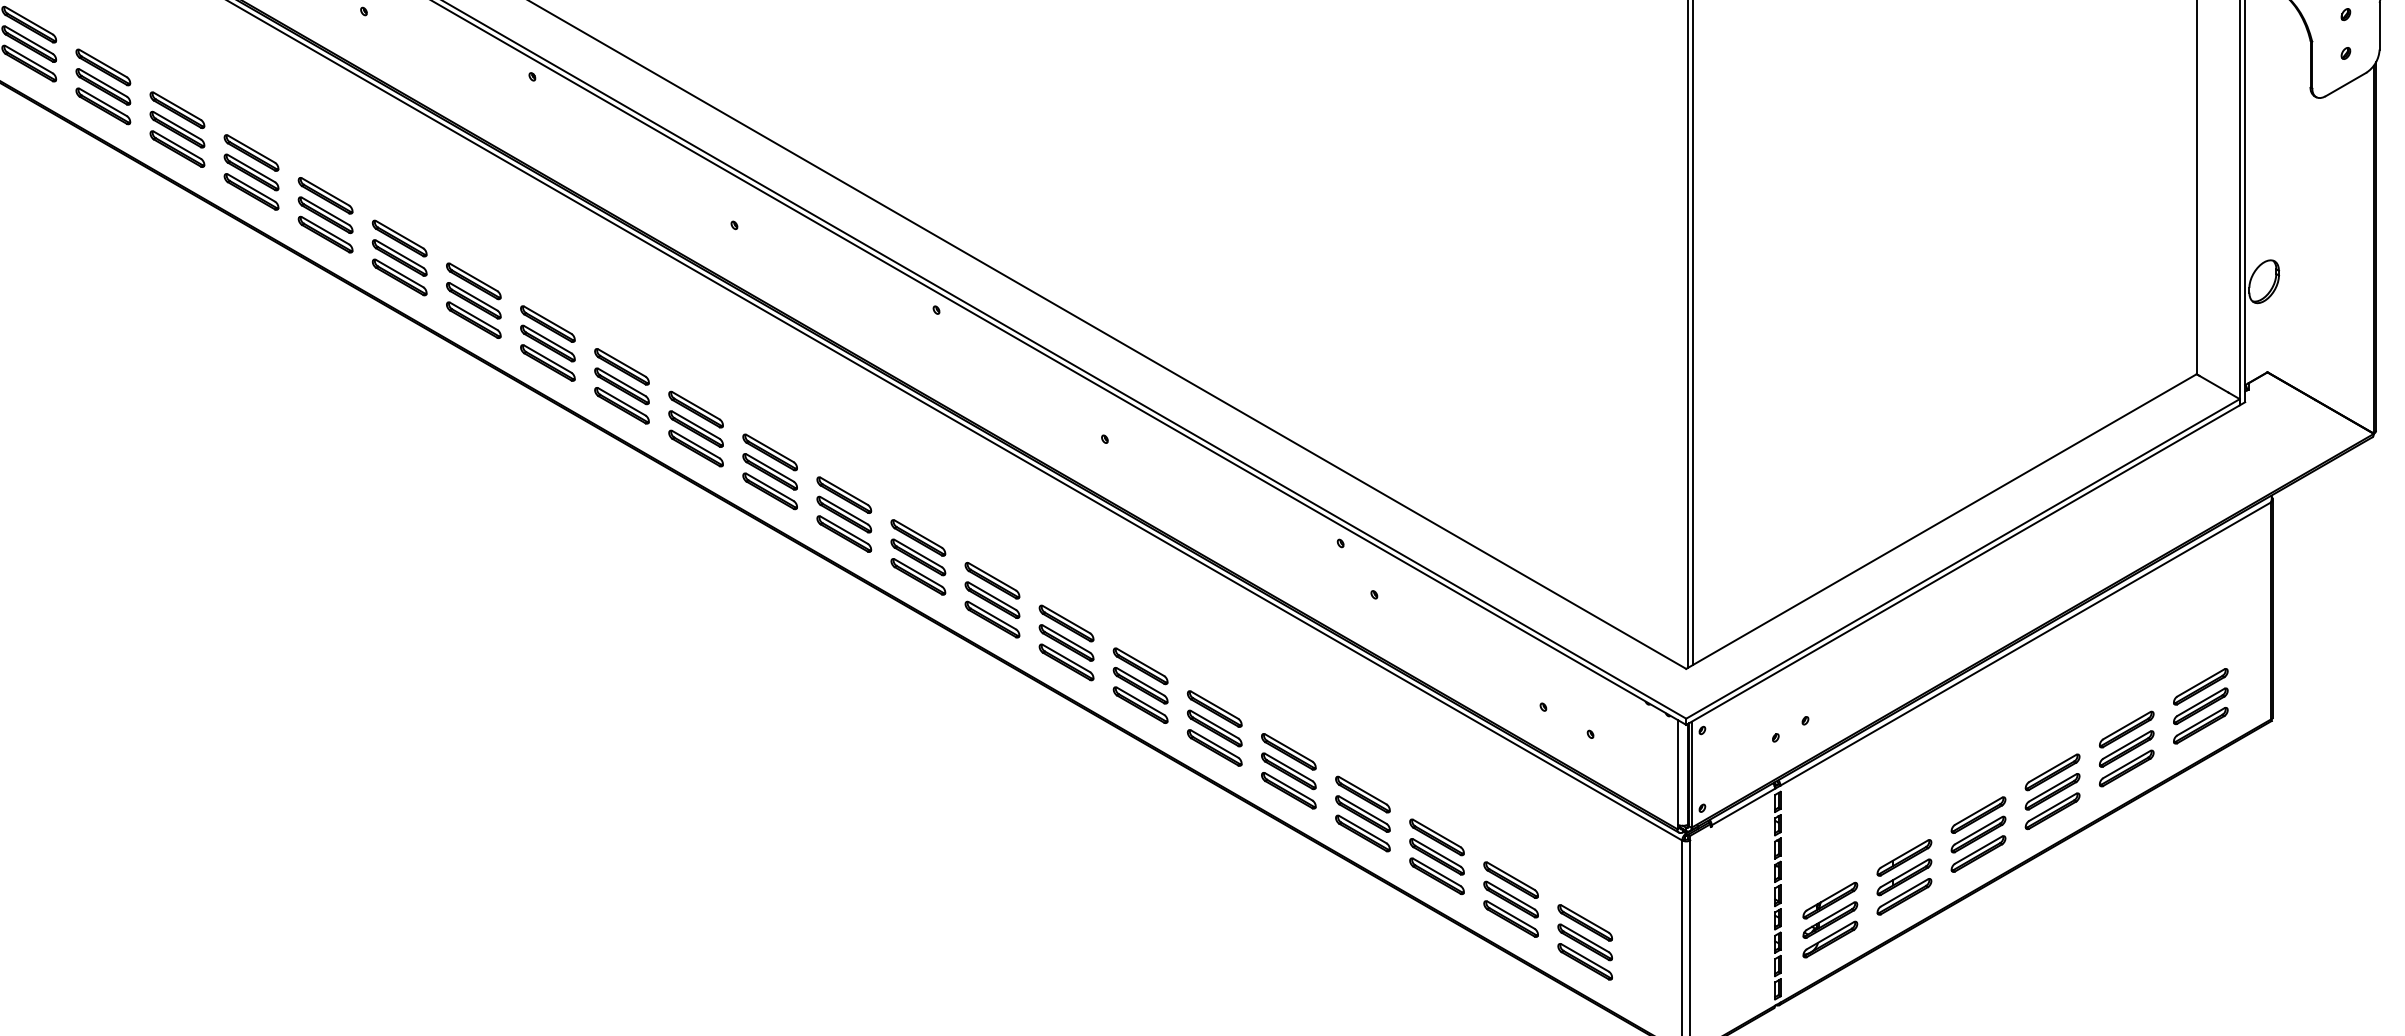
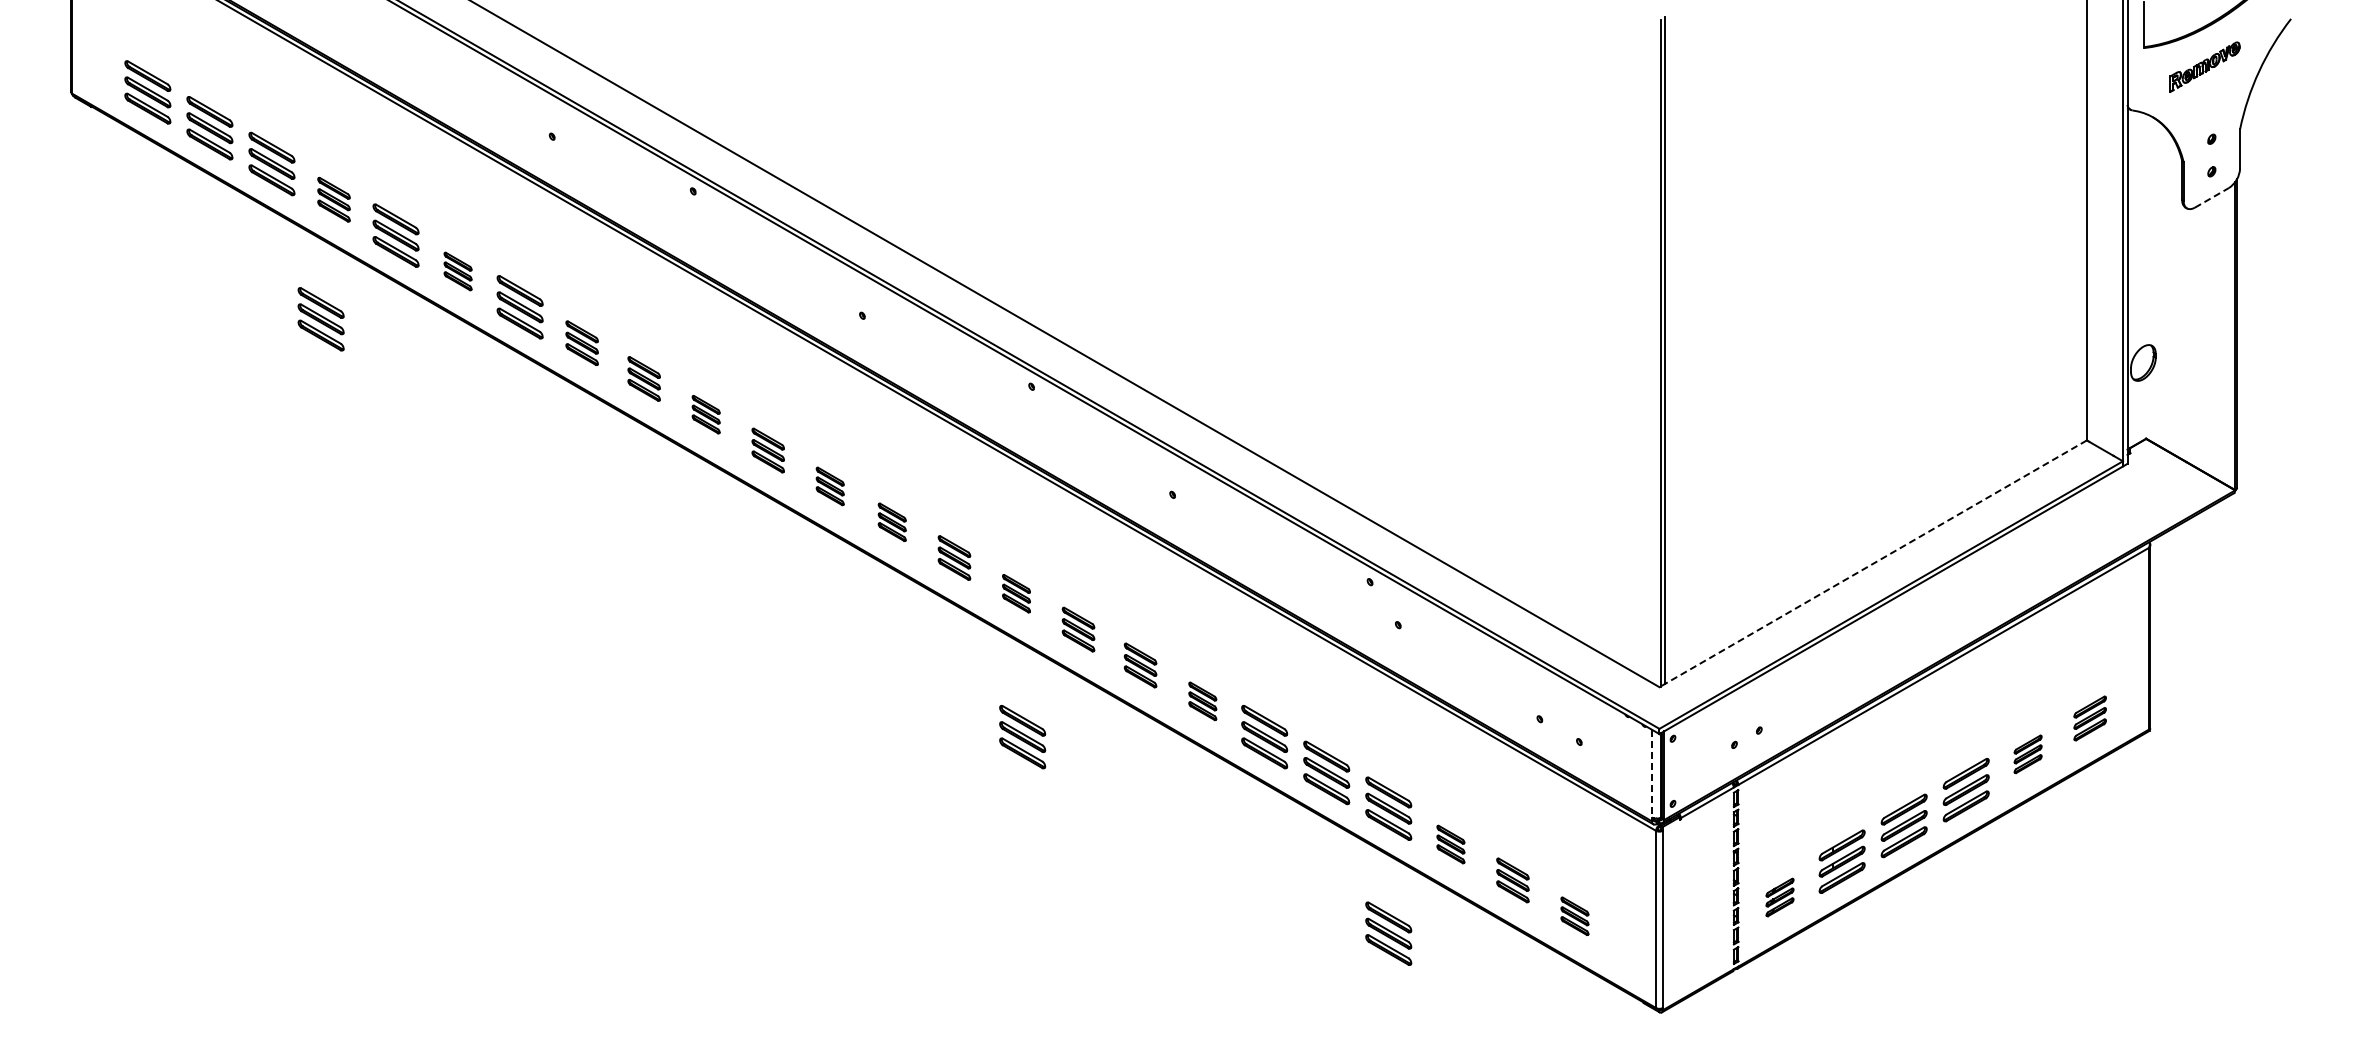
line: (2345, 84) -> (2211, 197), solid -> dashed
part: (102, 86) -> (333, 199), size x0.7
part: (250, 172) -> (457, 271), size x0.6
part: (87, 229) -> (320, 319), added
part: (398, 258) -> (581, 343), size x0.7
part: (472, 300) -> (643, 378), size x0.7
part: (547, 343) -> (705, 414), size x0.6
part: (621, 386) -> (767, 450), size x0.7
part: (695, 429) -> (829, 486), size x0.6
part: (769, 472) -> (891, 522), size x0.6
part: (844, 514) -> (954, 557), size x0.7
line: (1941, 521) -> (1873, 563), solid -> dashed
part: (918, 557) -> (1016, 593), size x0.6
part: (992, 600) -> (1078, 629), size x0.7
part: (1066, 643) -> (1140, 665), size x0.7
part: (1140, 686) -> (1202, 701), size x0.6
part: (2199, 706) -> (2089, 718), size x0.7
part: (925, 728) -> (1022, 737), added
part: (2125, 749) -> (2027, 754), size x0.6
line: (1677, 771) -> (1652, 773), solid -> dashed
part: (1436, 856) -> (1450, 844), size x0.6
part: (1510, 899) -> (1512, 880), size x0.7
part: (1829, 920) -> (1779, 897), size x0.6
part: (1584, 942) -> (1574, 916), size x0.6
part: (1362, 963) -> (1388, 933), added

